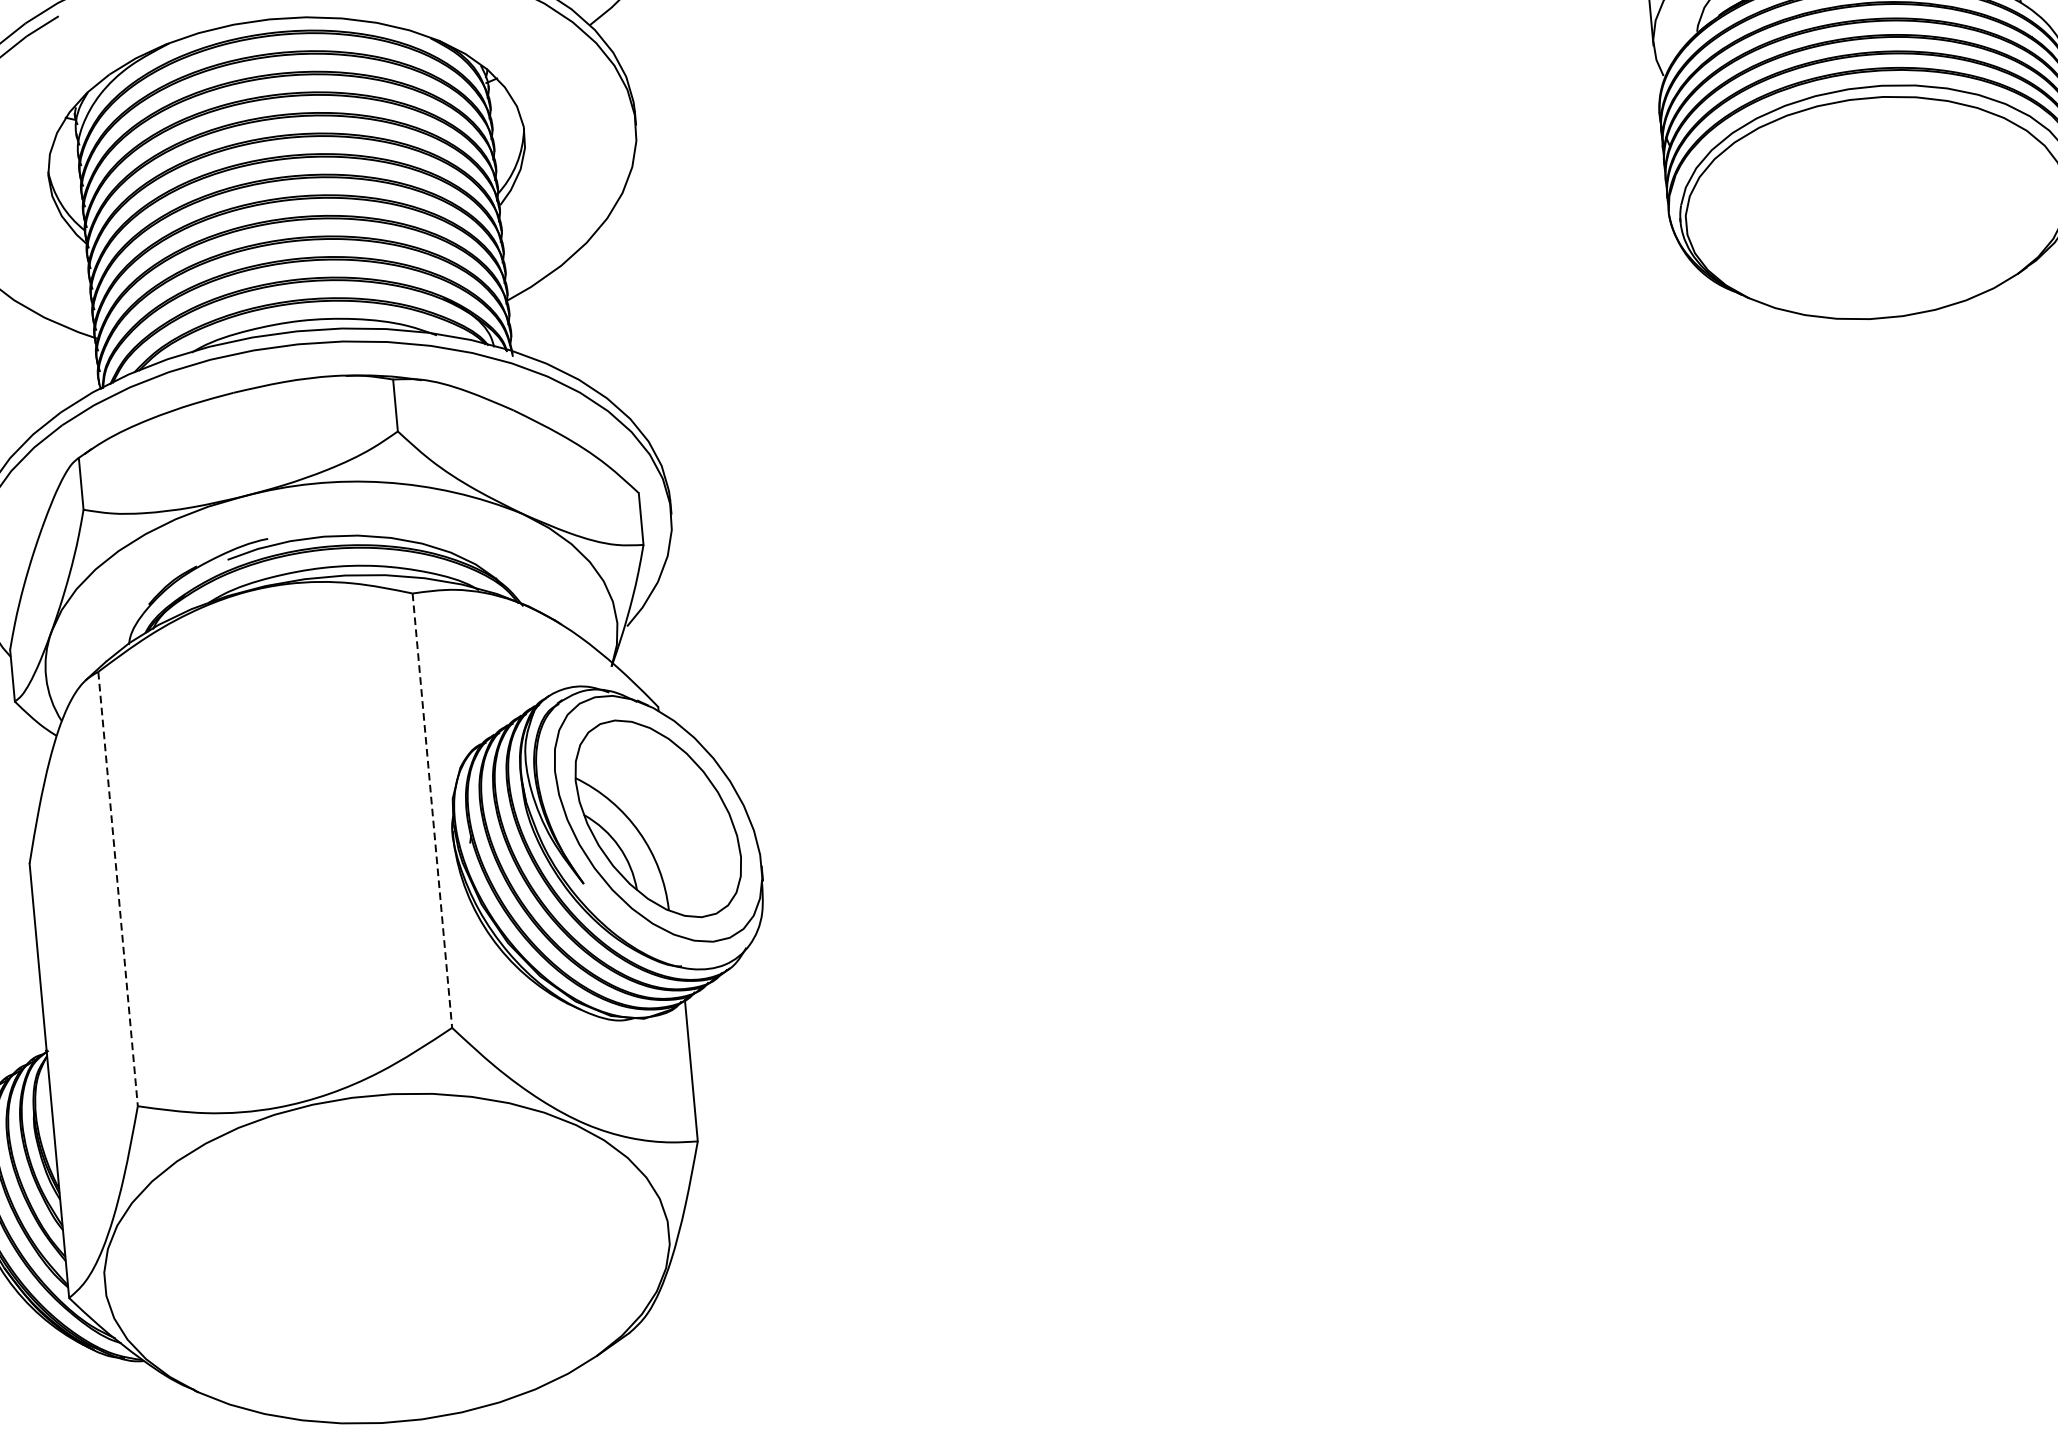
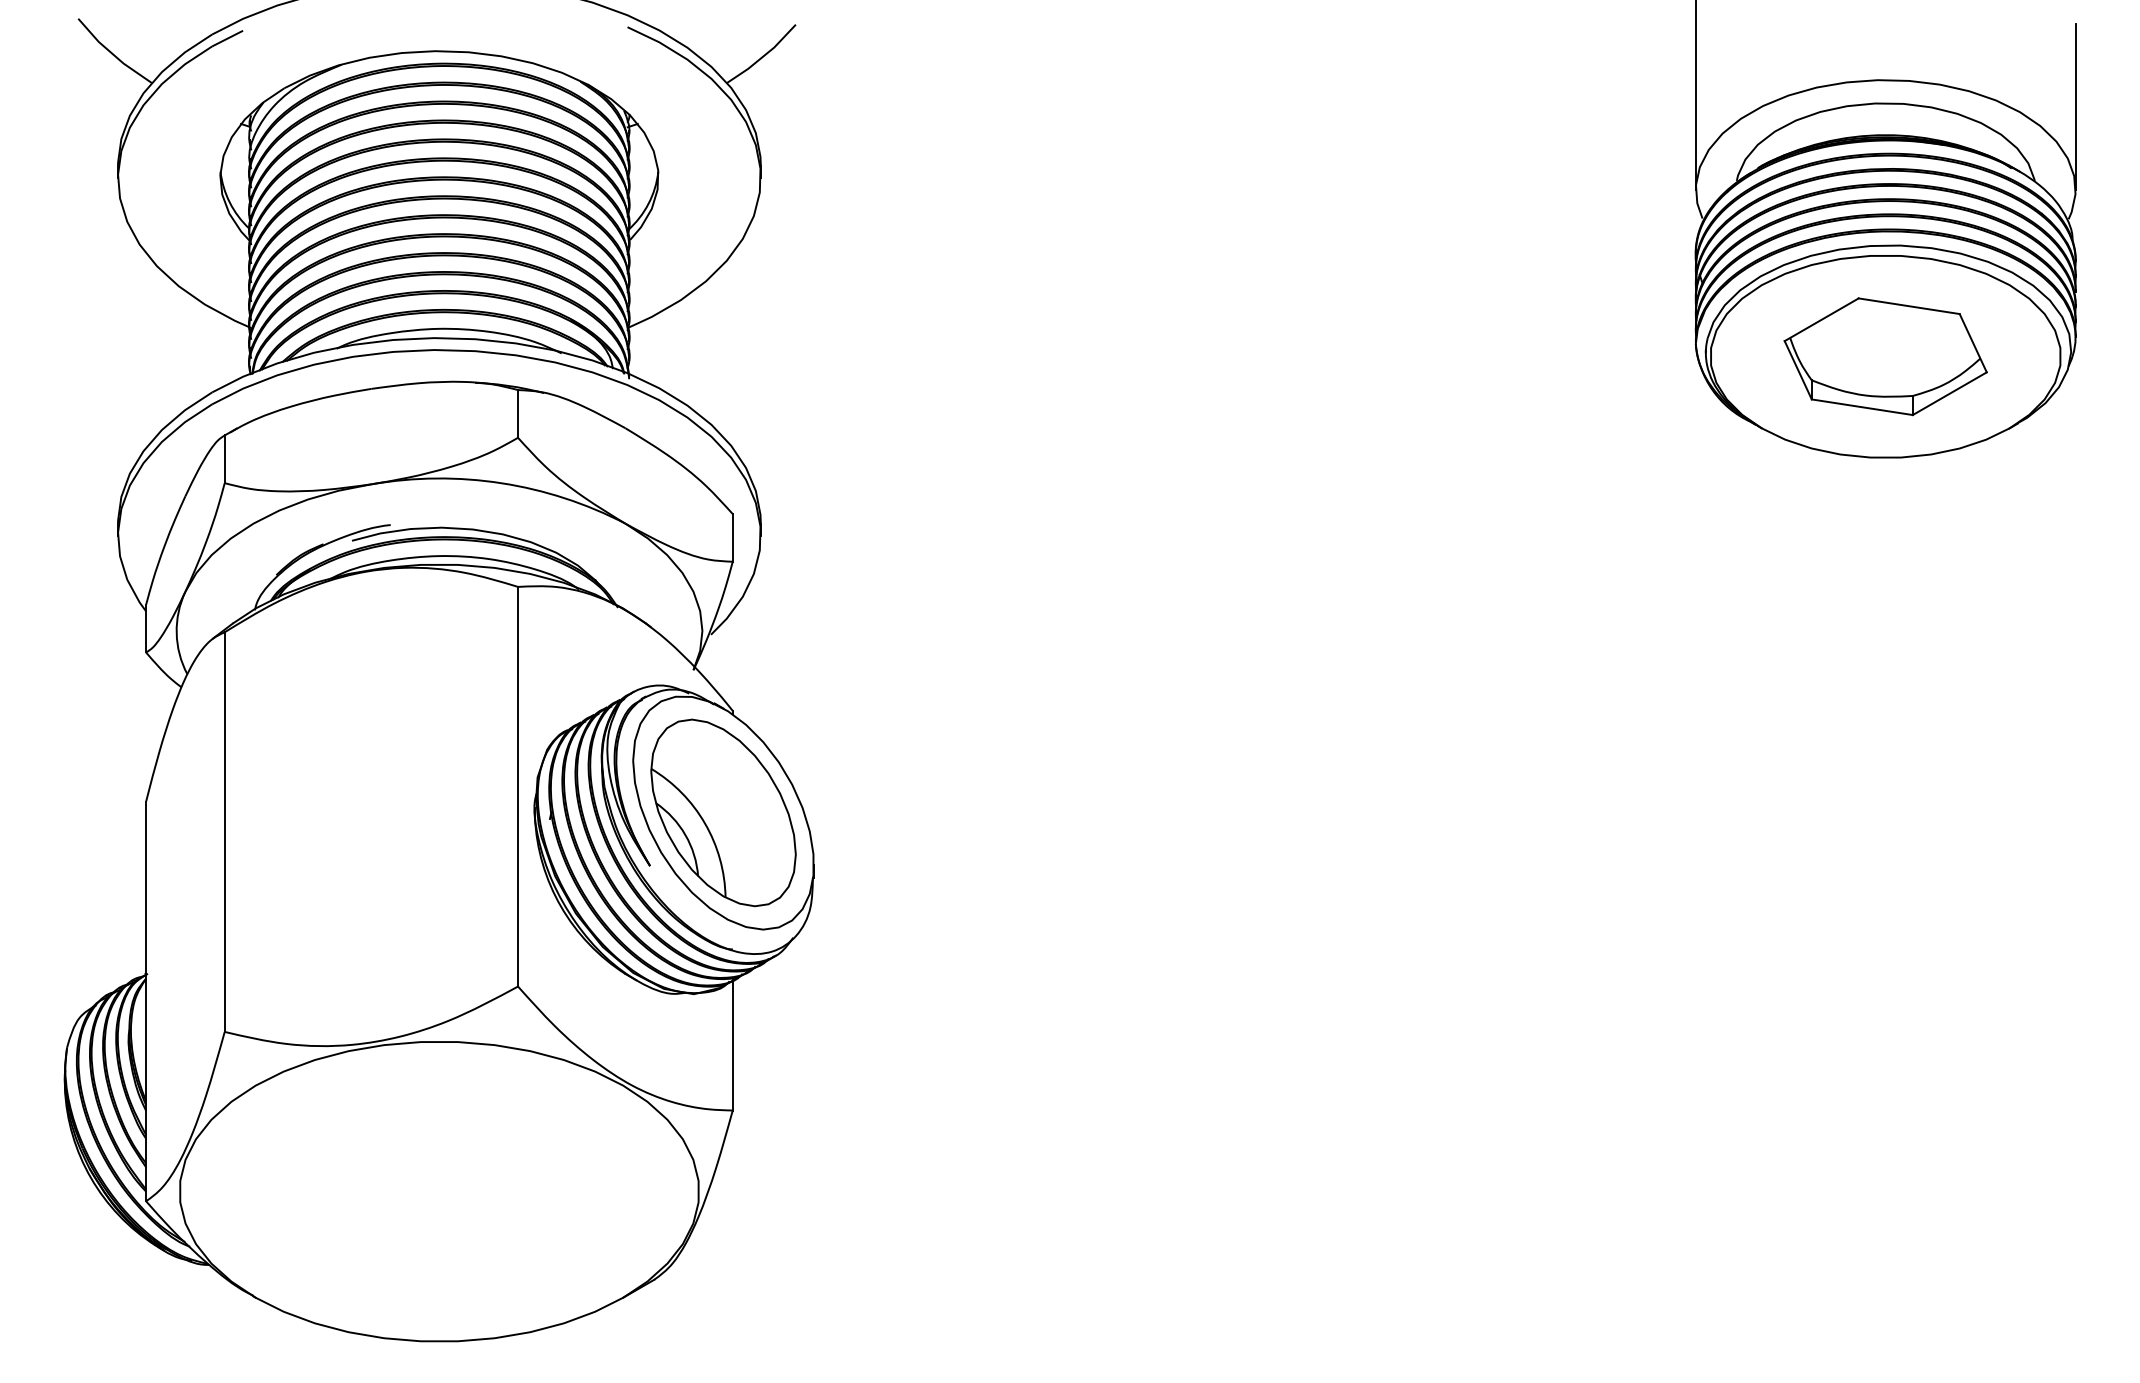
part: (1876, 207) -> (1885, 356), added
line: (432, 810) -> (518, 786), dashed -> solid
line: (117, 889) -> (224, 832), dashed -> solid

